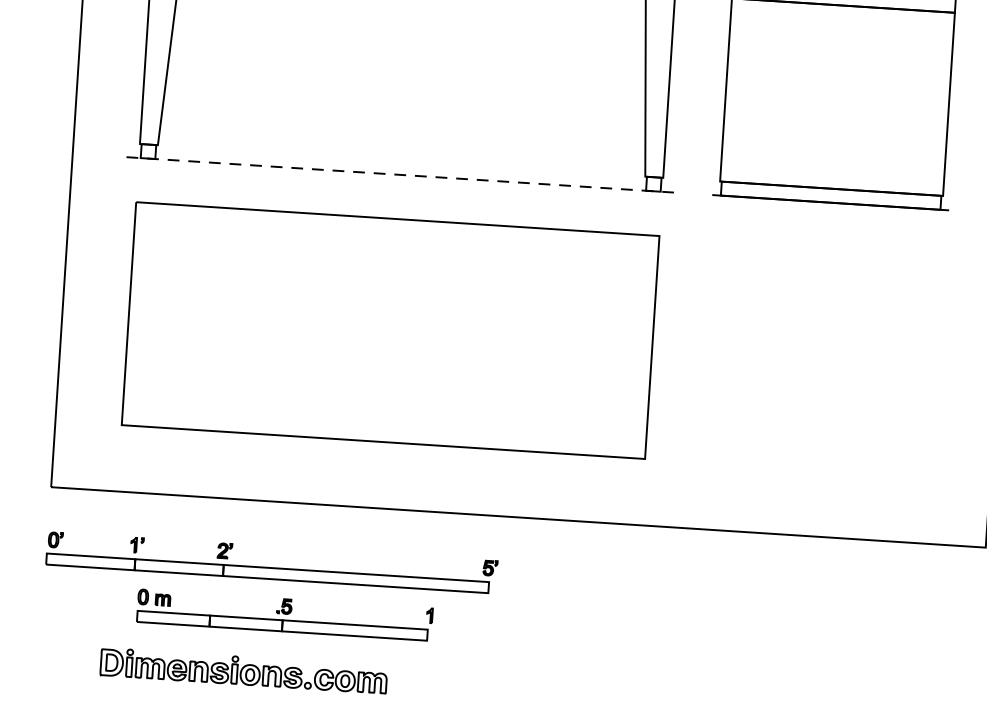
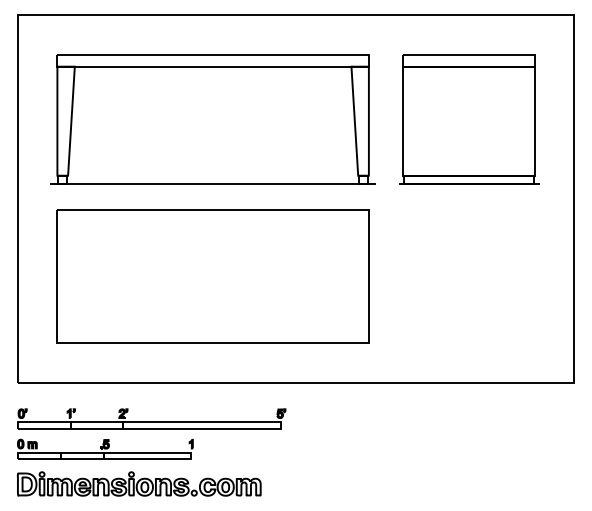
line: (401, 175) -> (213, 184), dashed -> solid
part: (285, 613) -> (105, 448), moved
part: (242, 669) -> (138, 483), size x1.43

